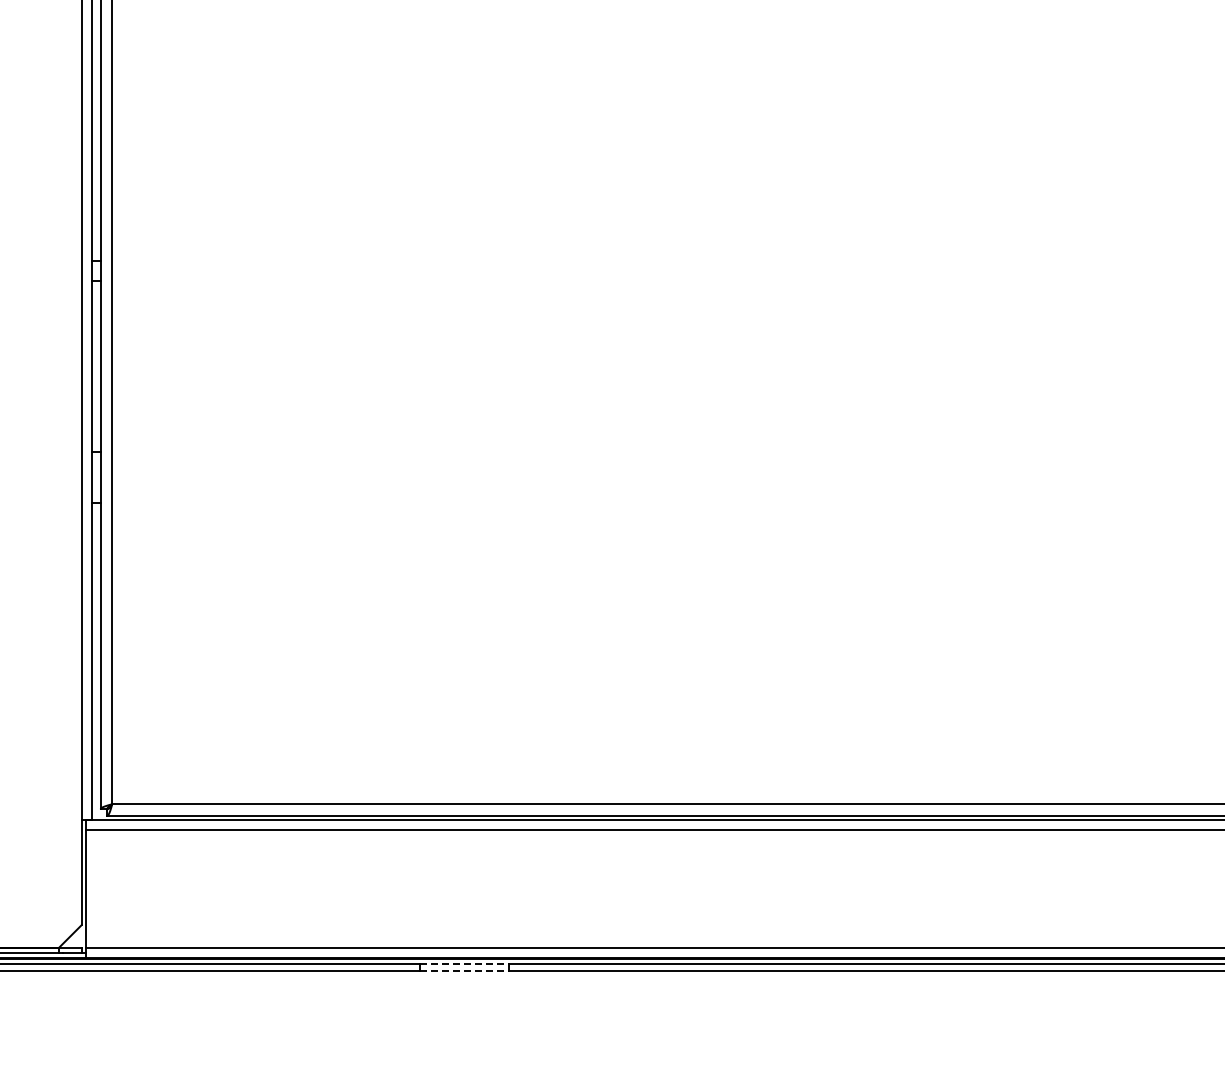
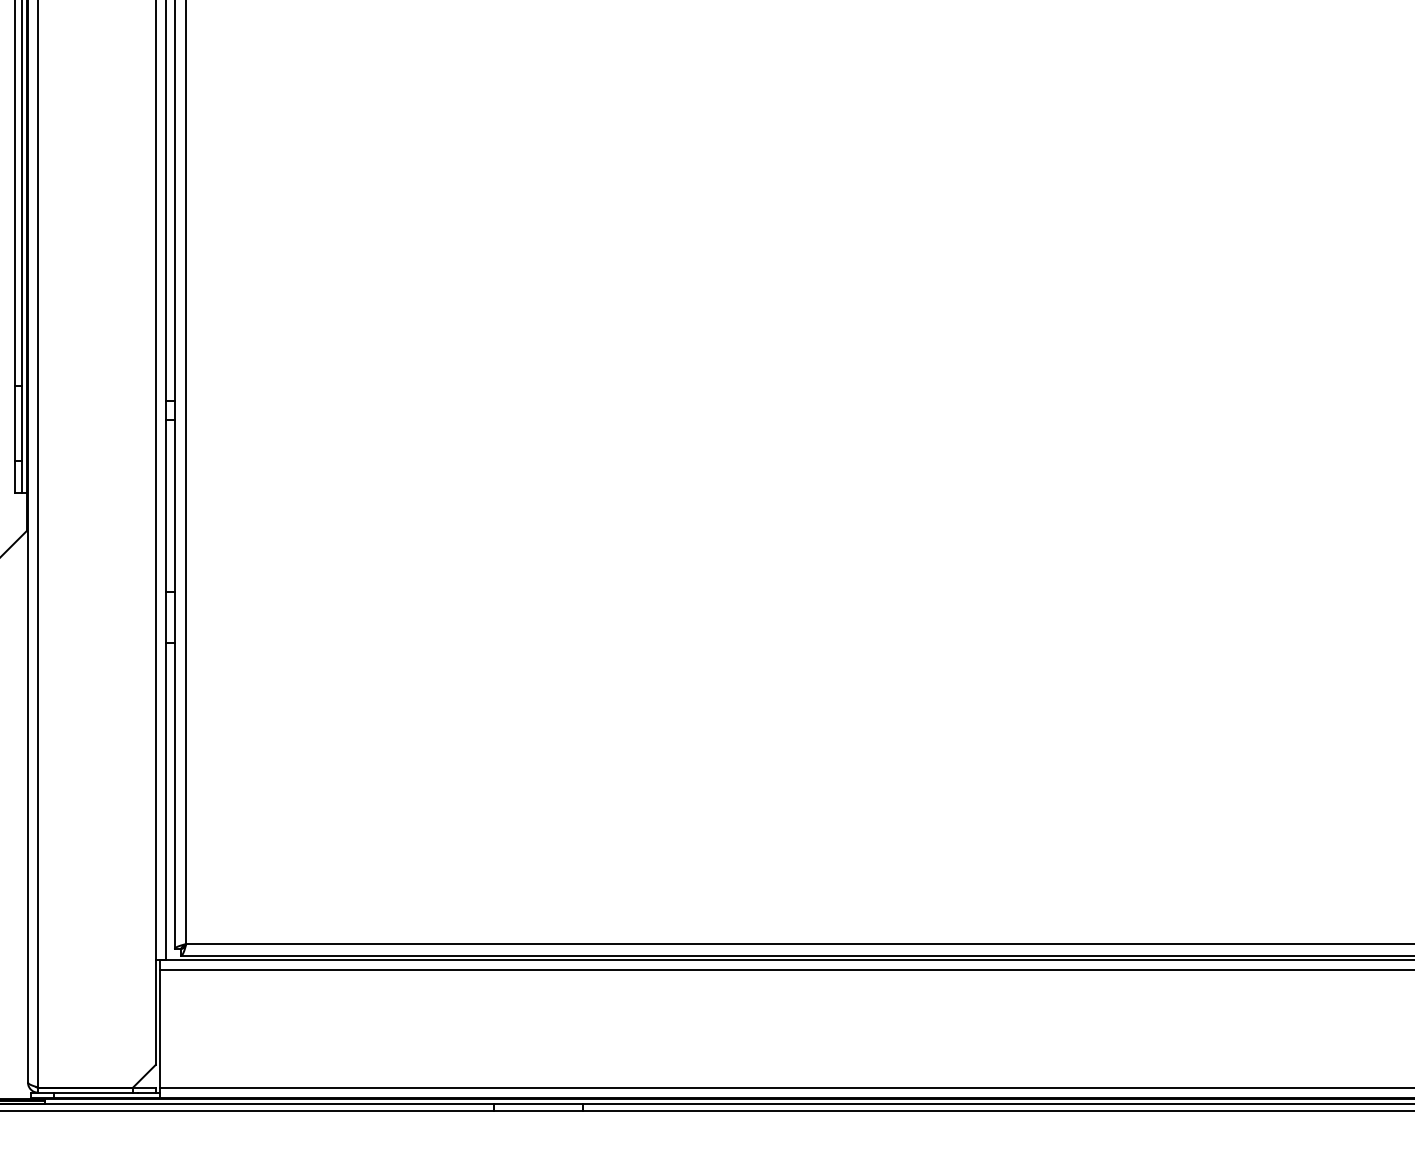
line: (464, 964) -> (538, 1104), dashed -> solid
line: (464, 970) -> (538, 1110), dashed -> solid

